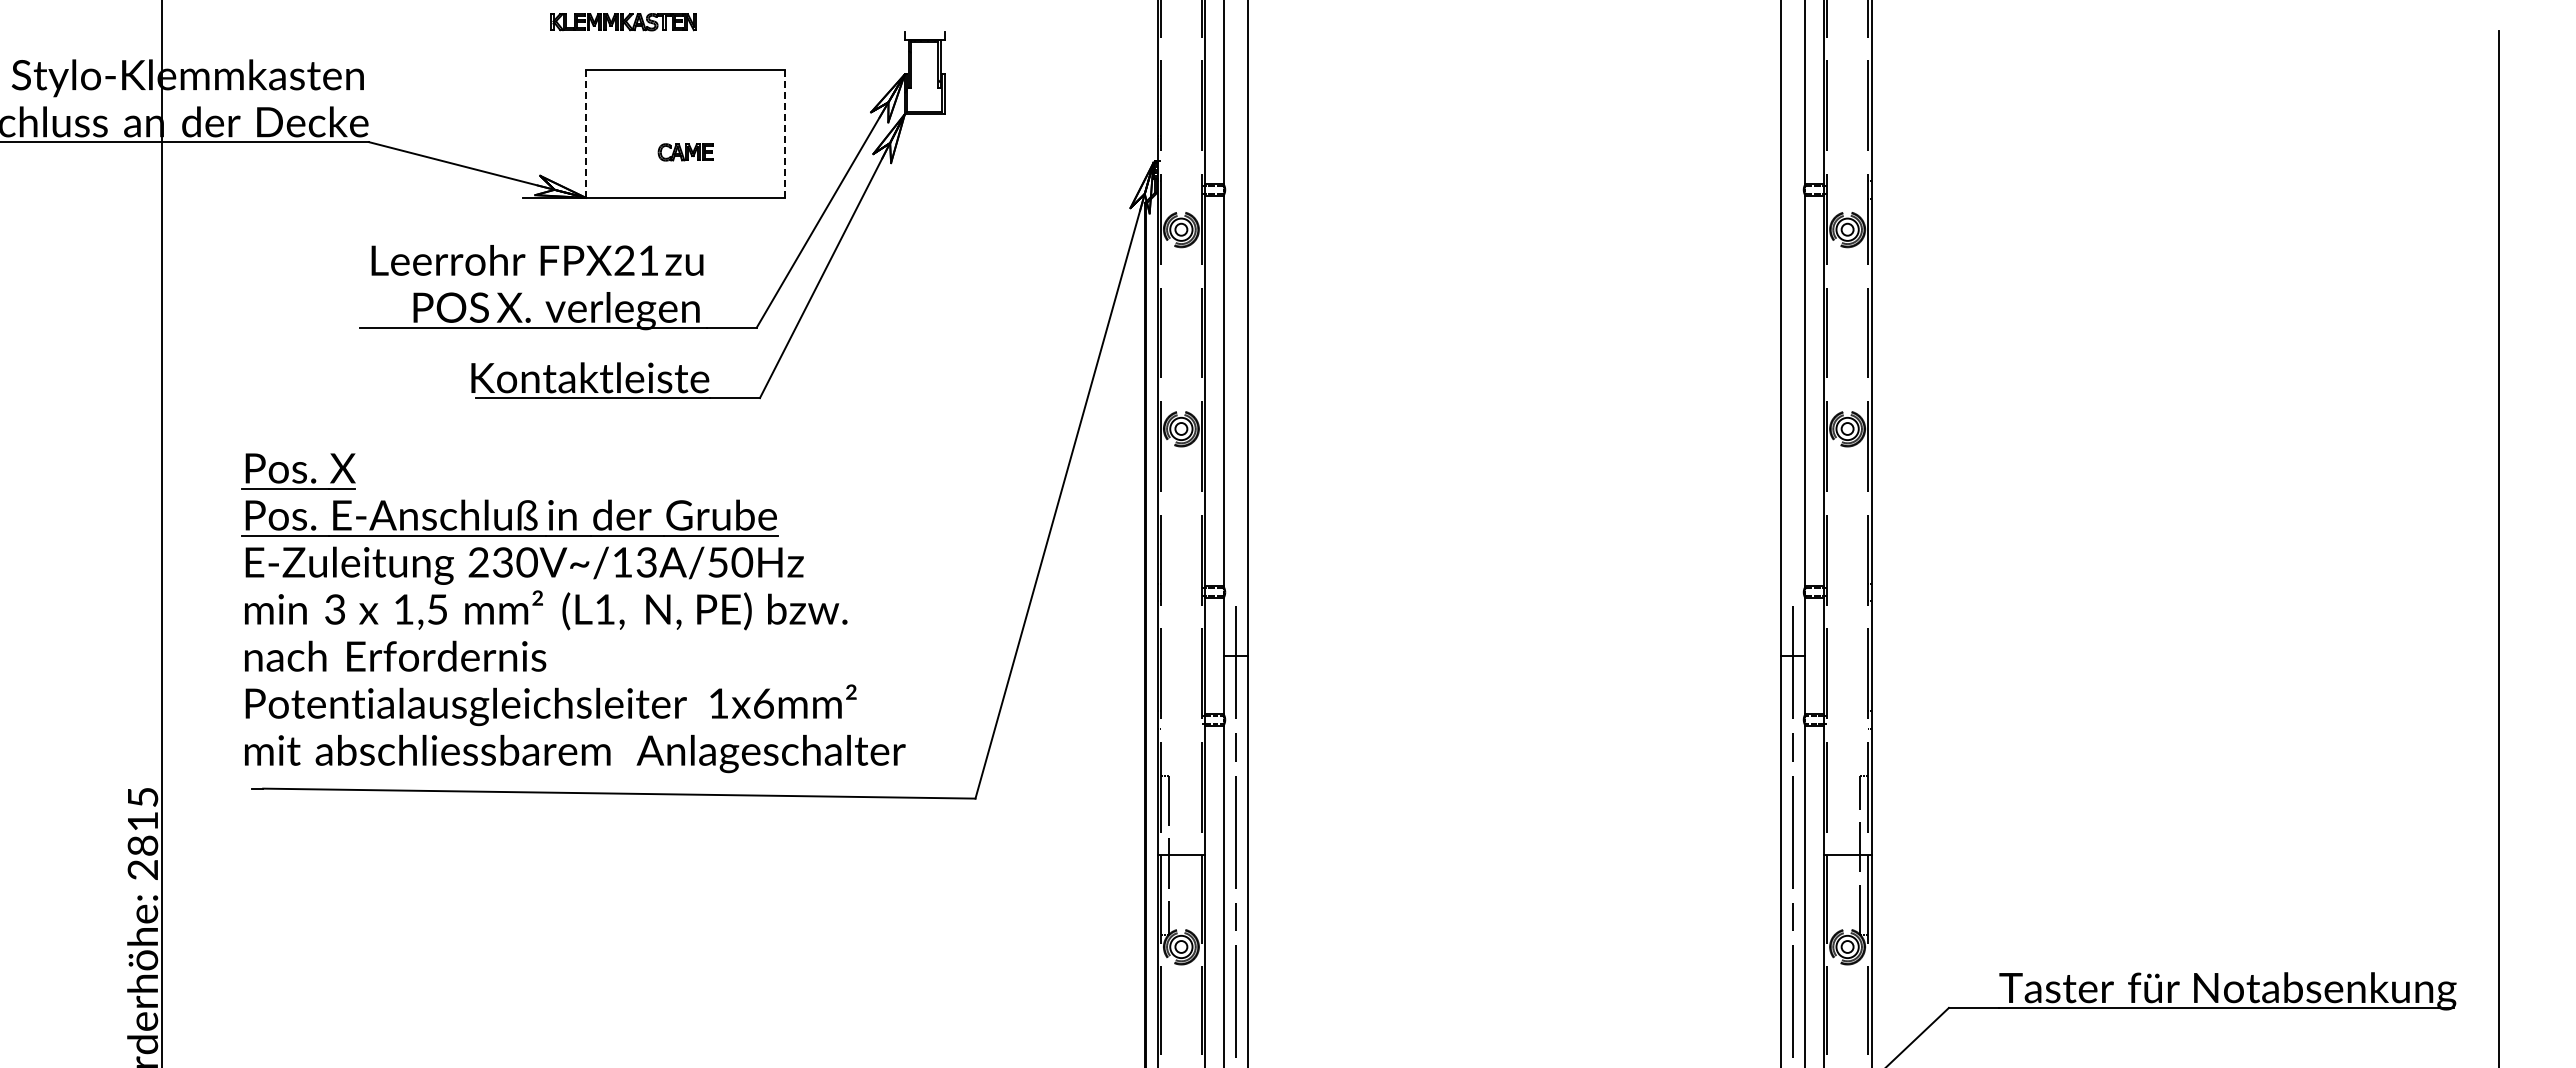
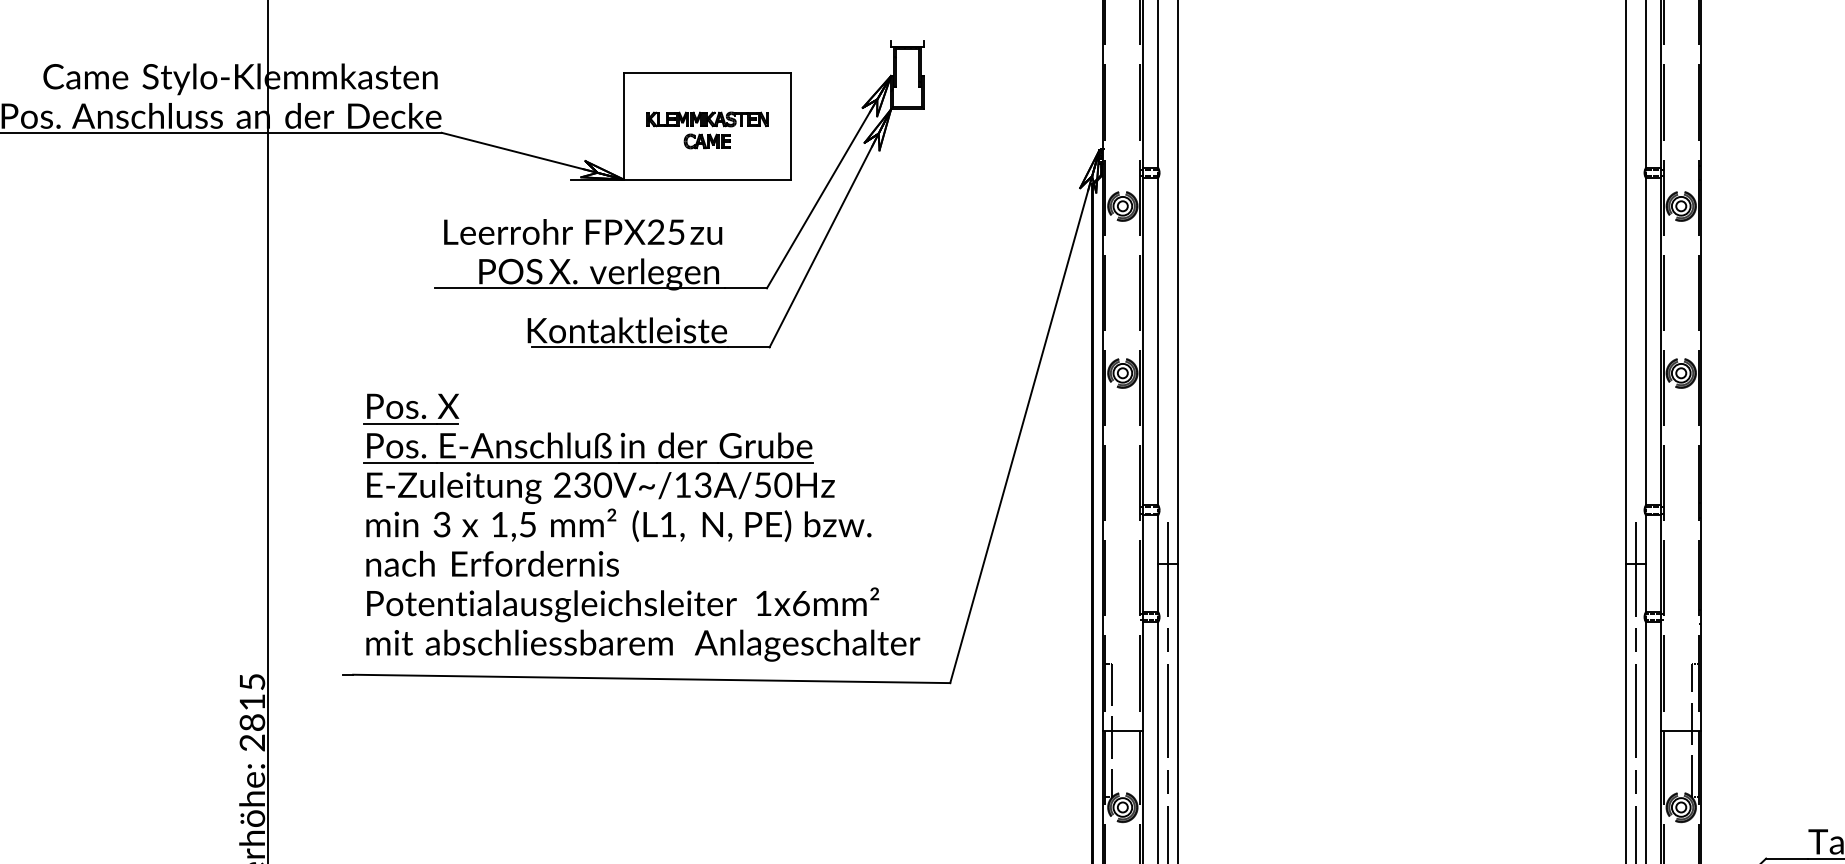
part: (623, 22) -> (707, 119), moved
line: (586, 134) -> (624, 126), dashed -> solid
line: (785, 134) -> (791, 126), dashed -> solid
text: (648, 260) -> (676, 232), FPX21 -> FPX25
part: (573, 613) -> (641, 527), moved

